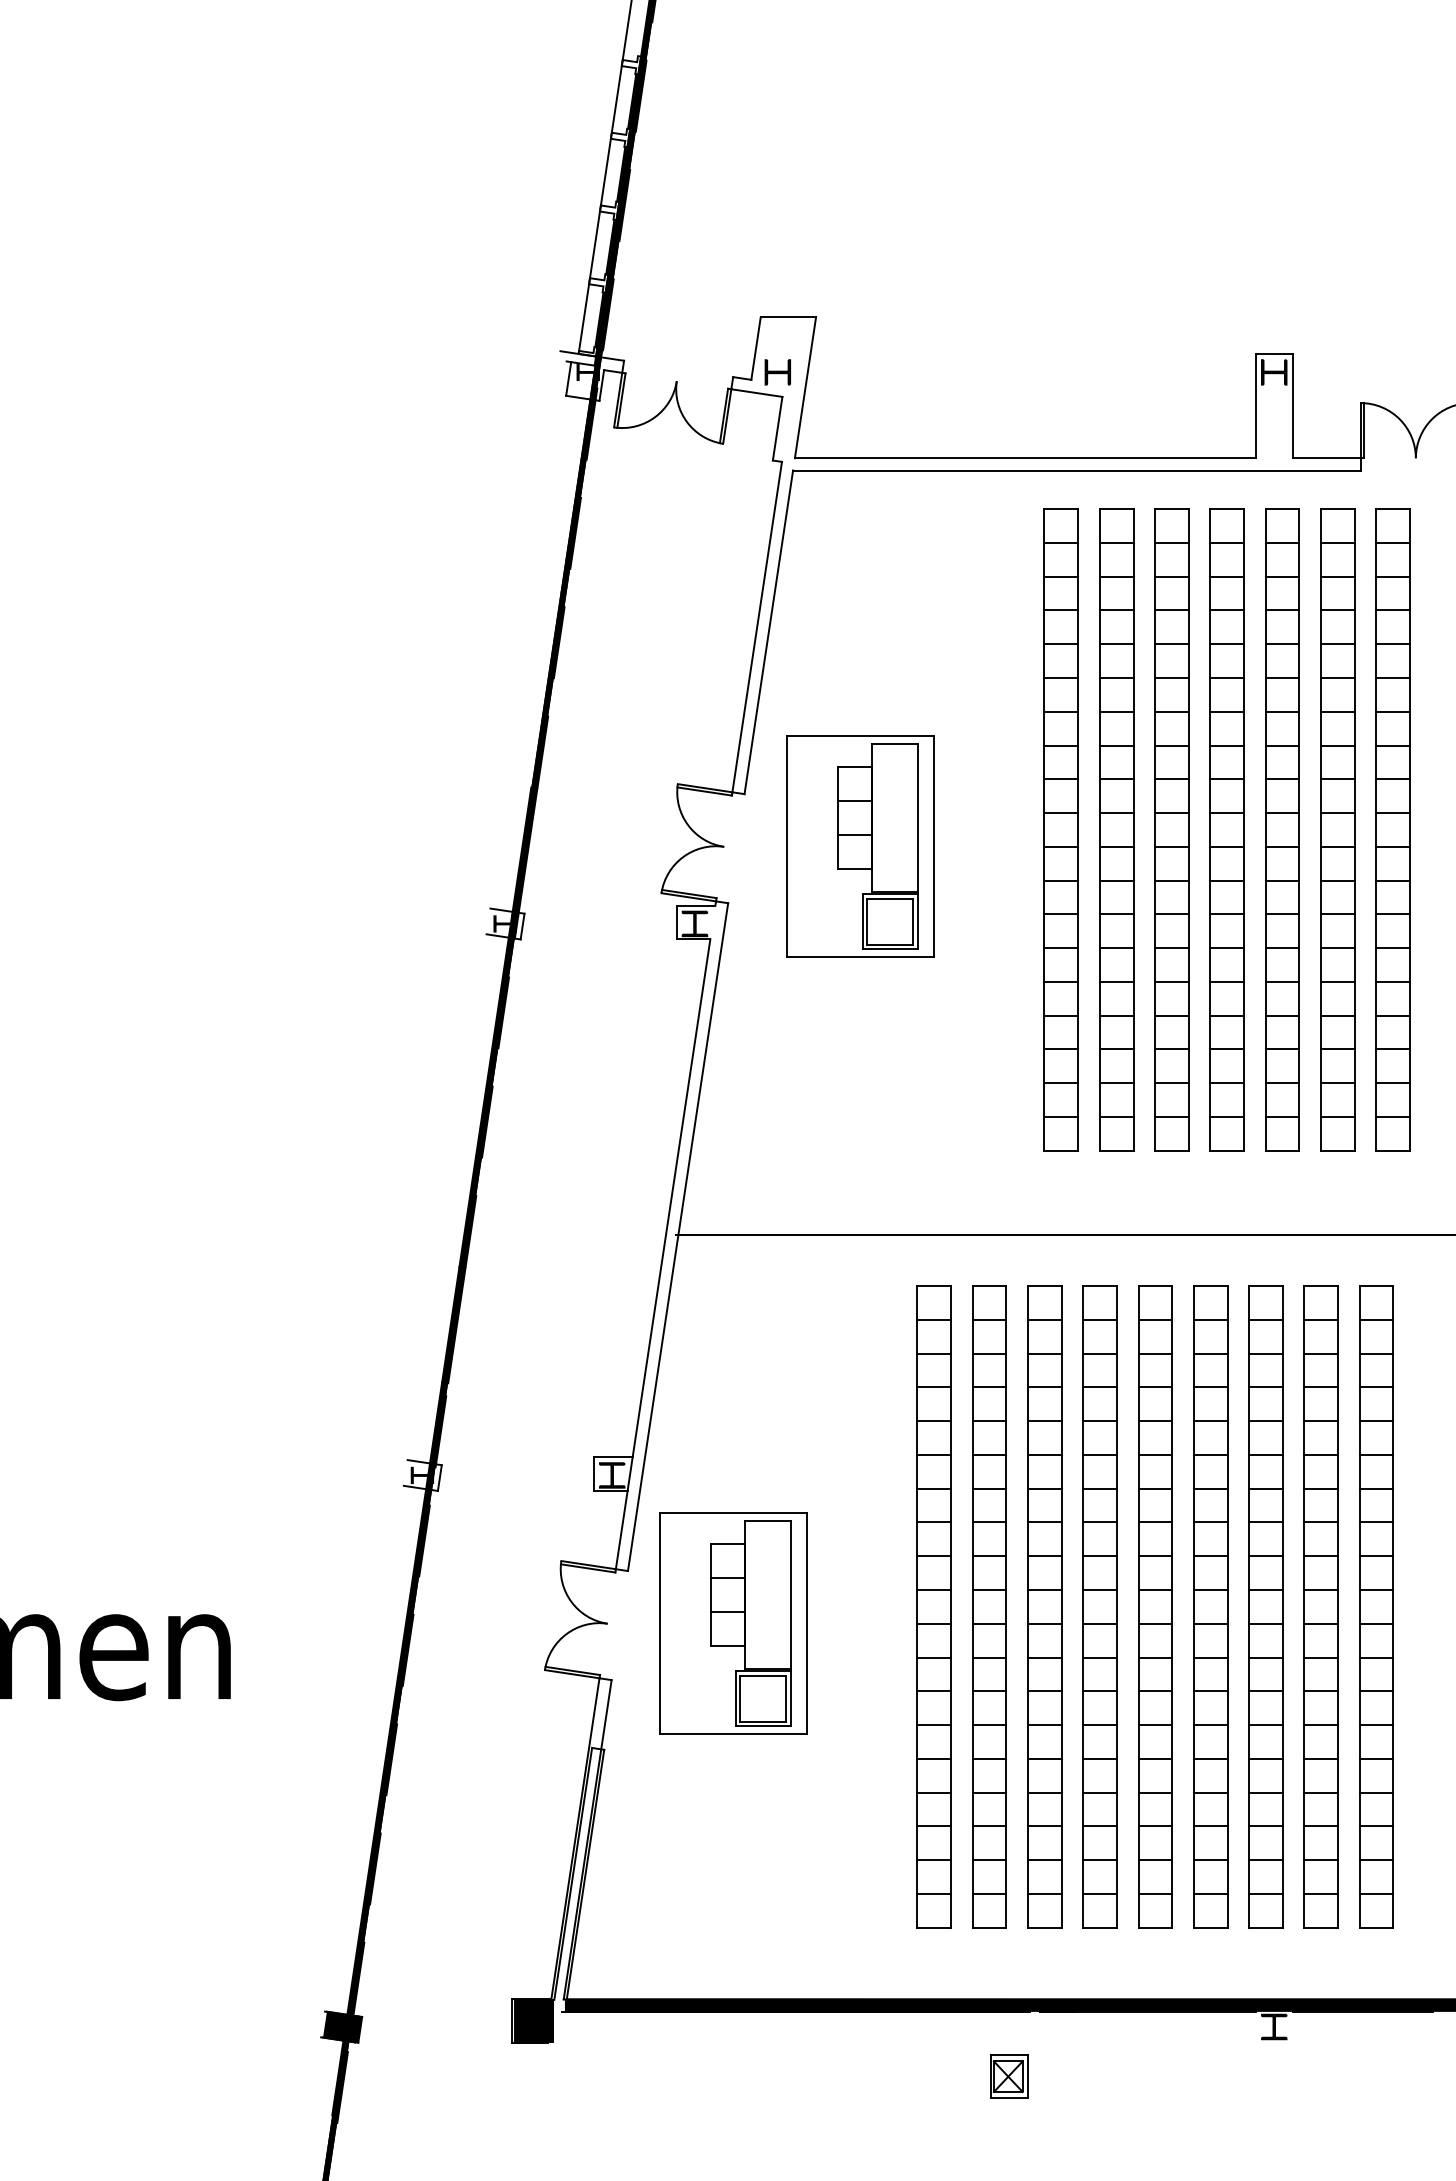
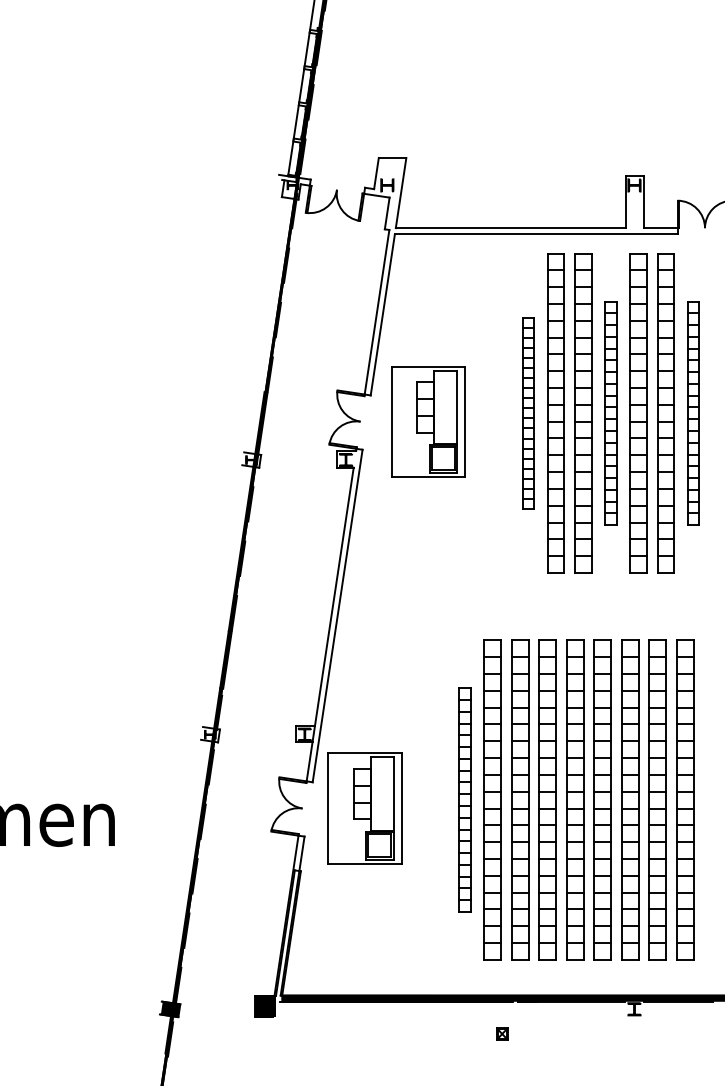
part: (1061, 830) -> (528, 413), size x0.6
part: (1226, 830) -> (610, 413), size x0.7
part: (1392, 830) -> (693, 413), size x0.7
part: (934, 1605) -> (465, 799), size x0.7
part: (1009, 2075) -> (502, 1033), size x0.6

